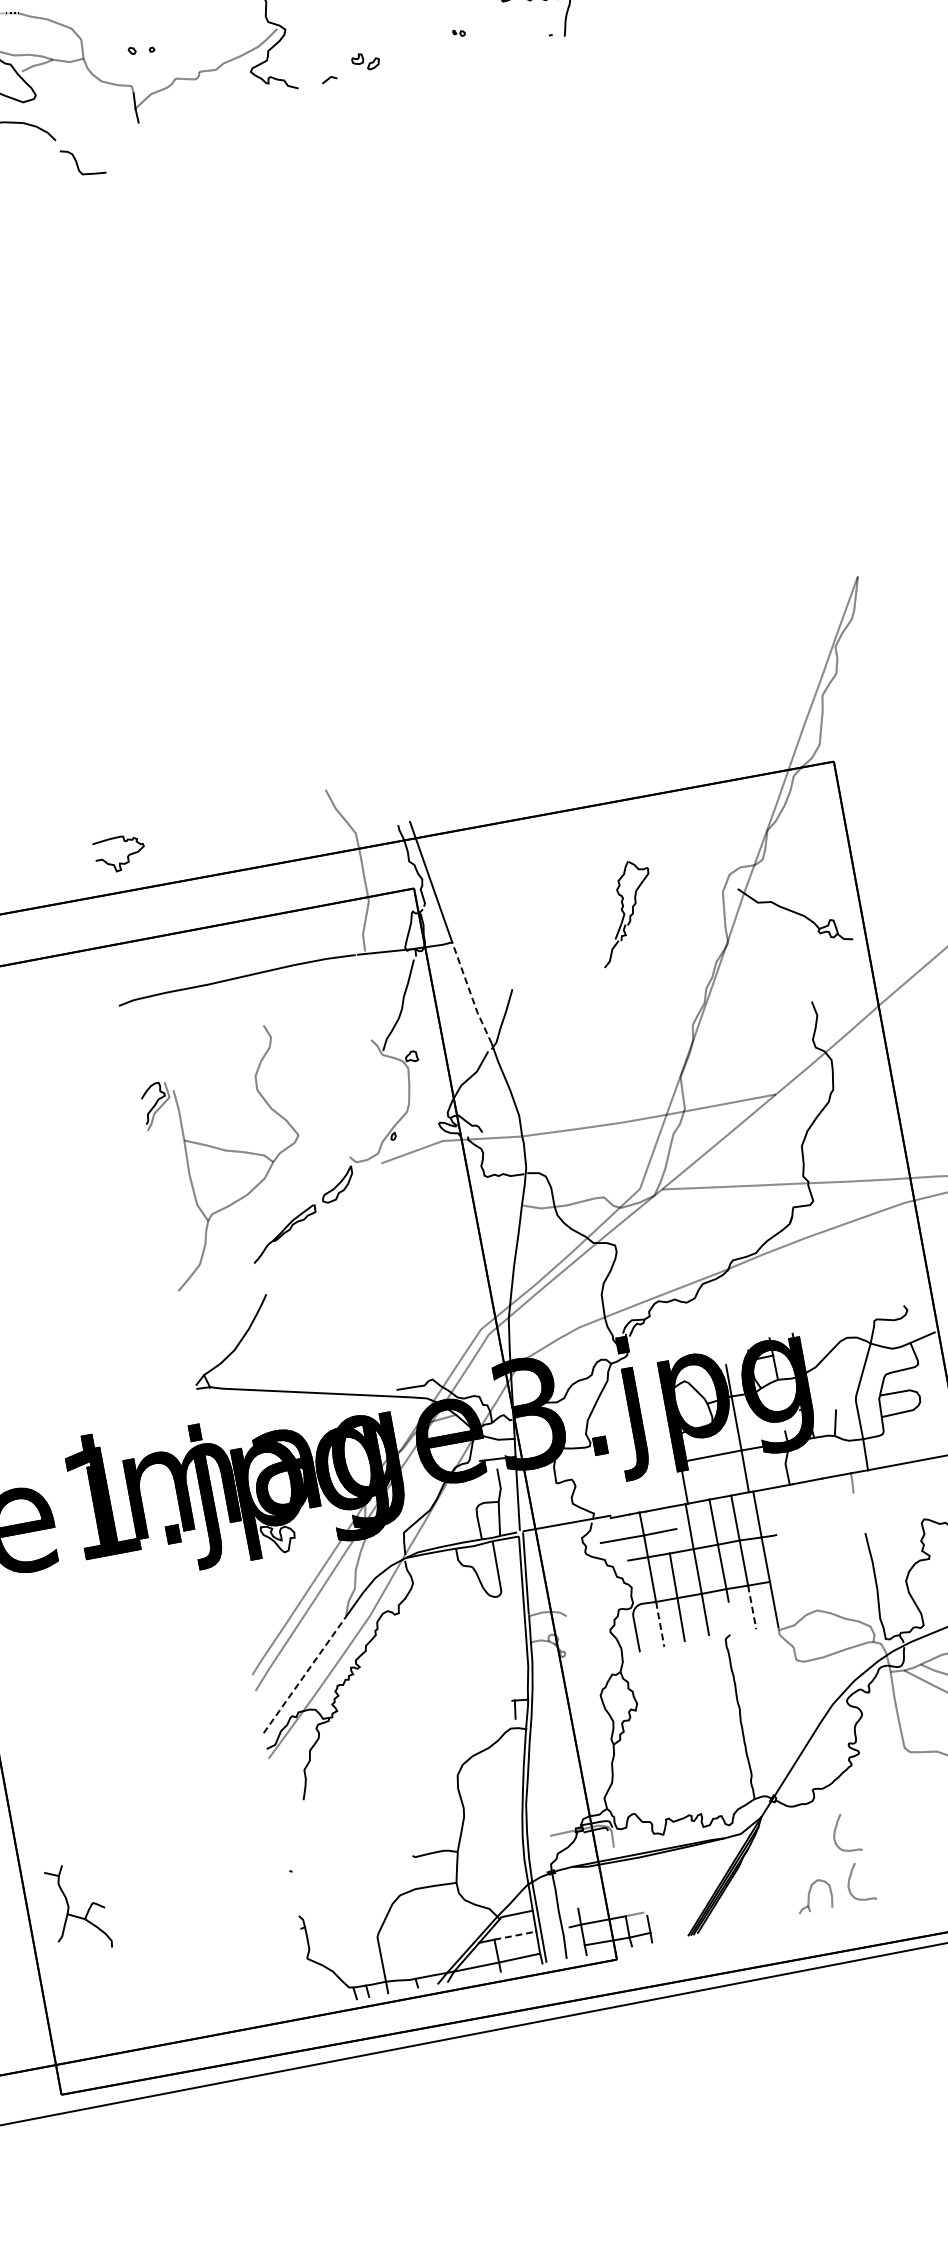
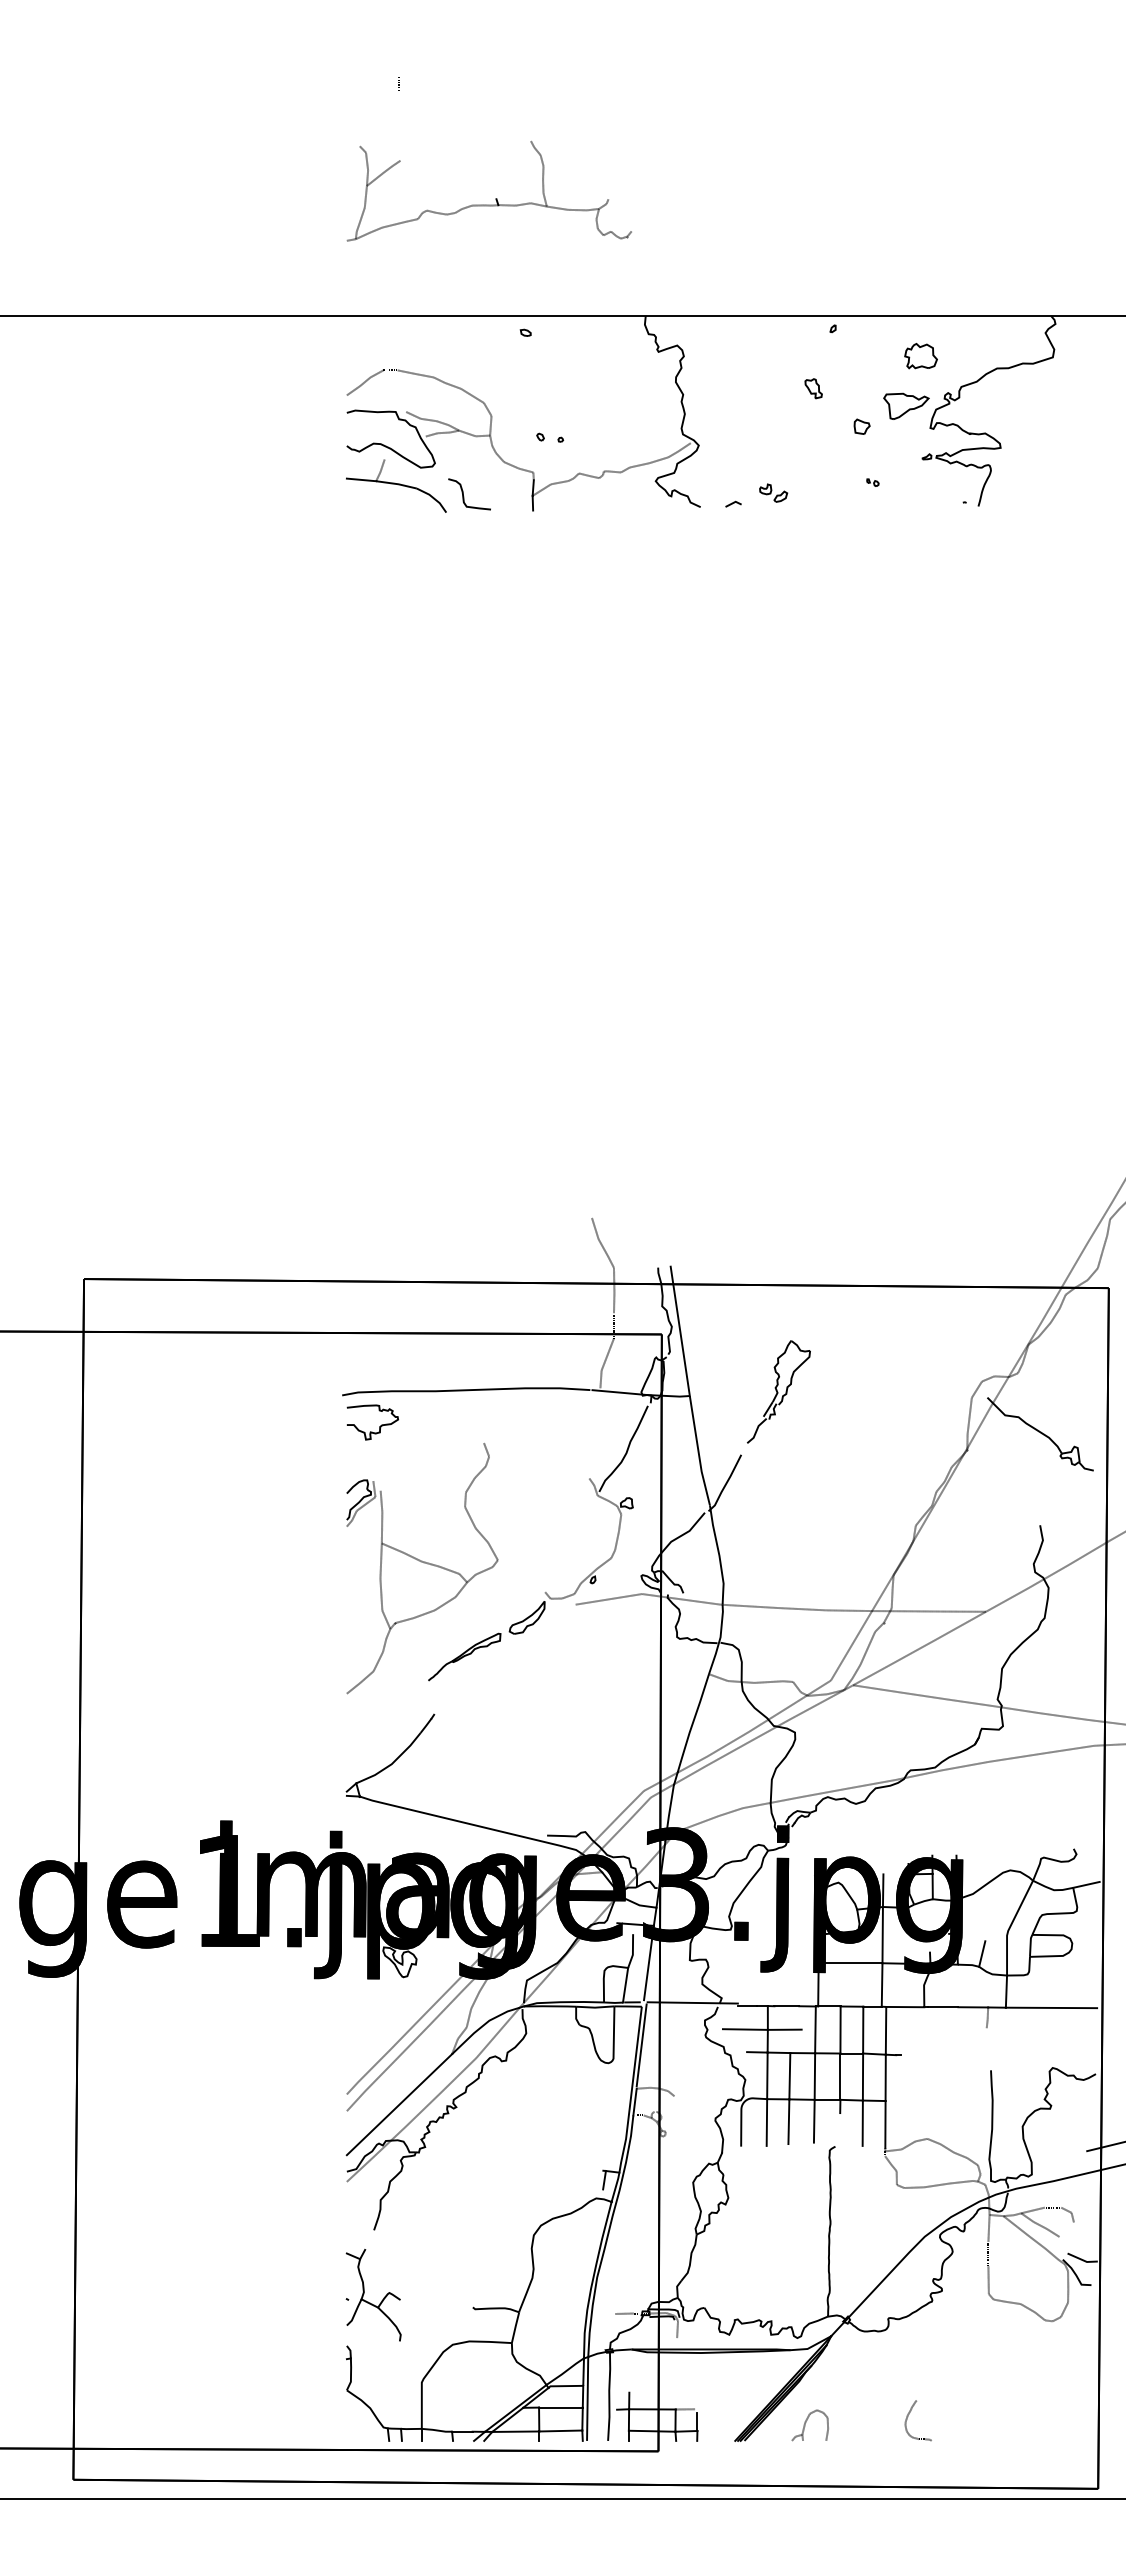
curve: (78, 164) -> (464, 496), moved
curve: (127, 856) -> (379, 1426), moved
part: (625, 912) -> (778, 1391), moved
line: (470, 993) -> (698, 1451), dashed -> solid
line: (751, 1607) -> (862, 2123), dashed -> solid
line: (659, 1625) -> (766, 2123), dashed -> solid
line: (304, 1674) -> (399, 2104), dashed -> solid
curve: (835, 1831) -> (903, 2364), removed
part: (813, 1896) -> (809, 2425), moved
part: (76, 1915) -> (370, 2302), moved
line: (514, 1935) -> (560, 2407), dashed -> solid

